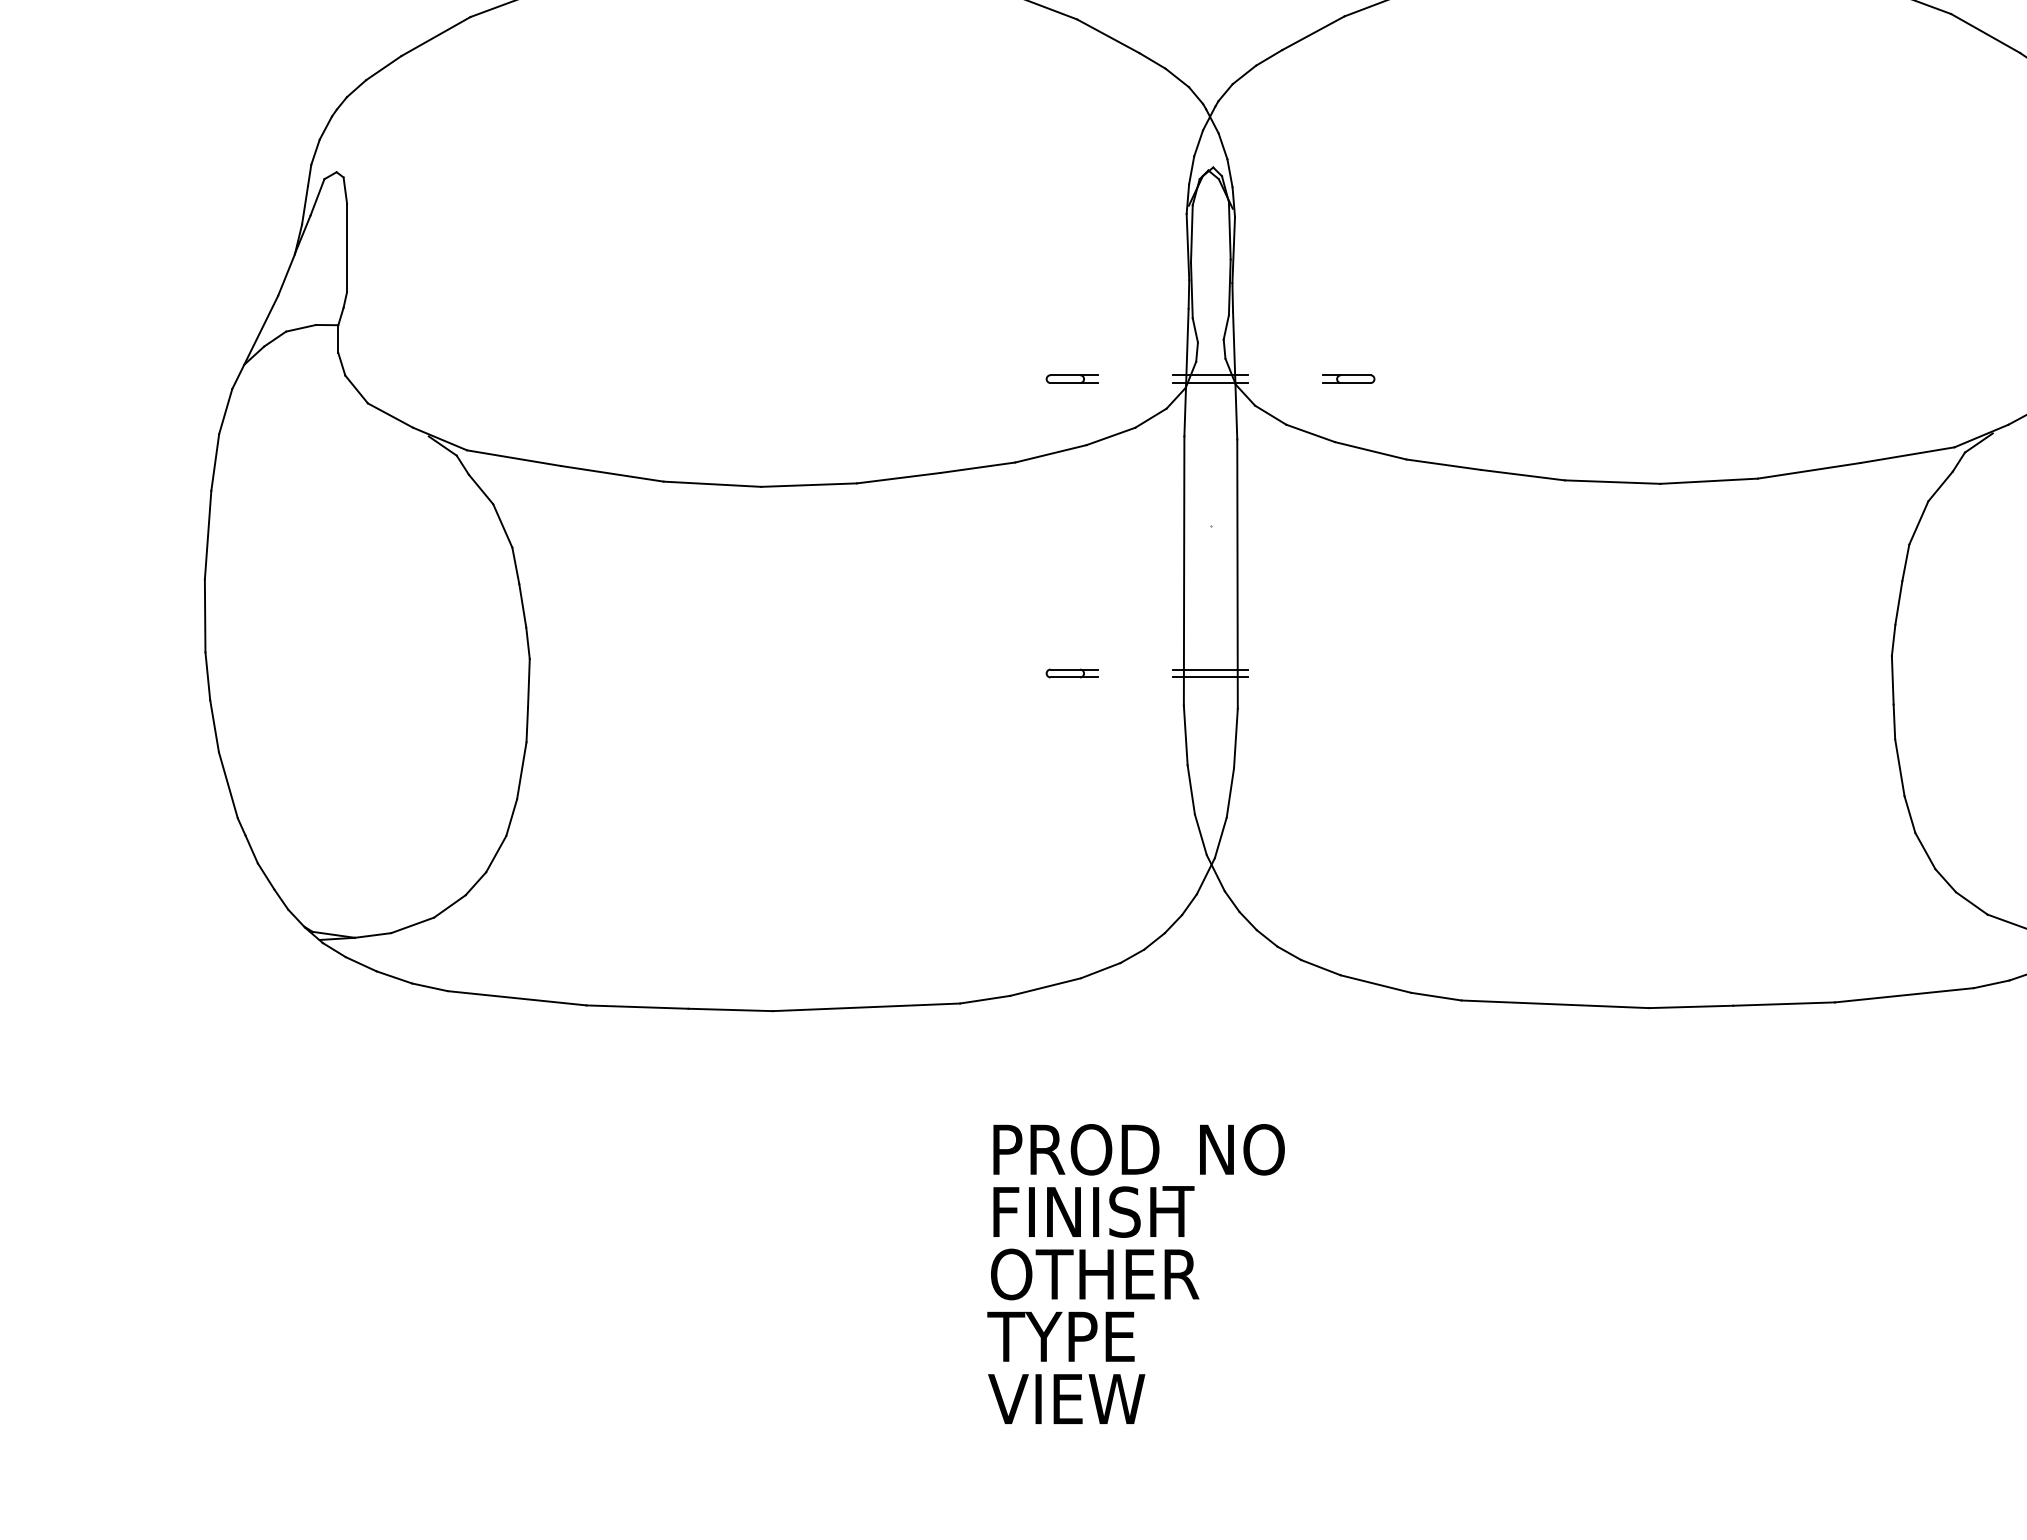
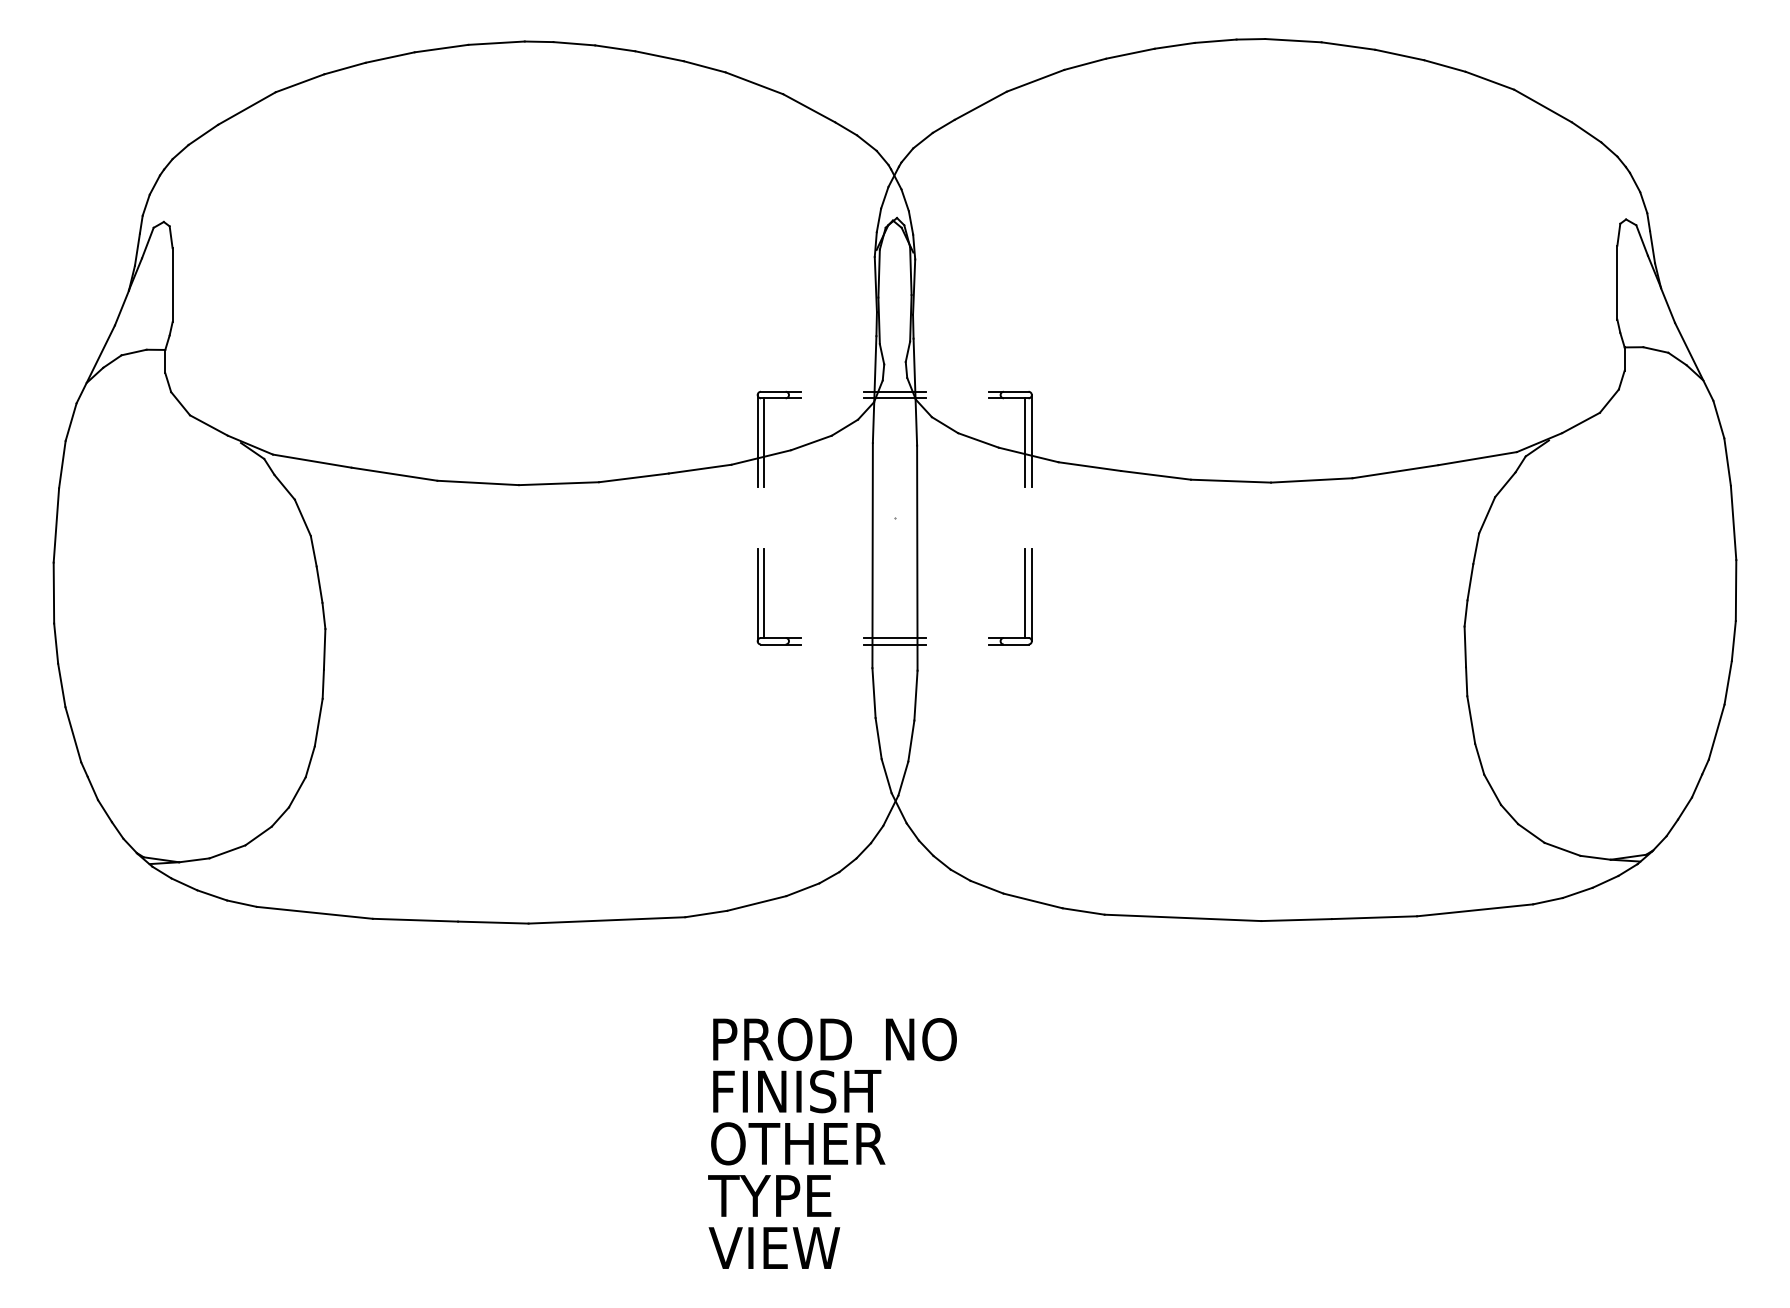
line: (1046, 433) -> (757, 440), added
line: (1374, 433) -> (1031, 440), added
line: (1054, 435) -> (764, 442), added
line: (1366, 435) -> (1025, 442), added
line: (1054, 616) -> (764, 593), added
line: (1046, 618) -> (757, 595), added
part: (1365, 620) -> (1024, 596), added

